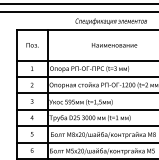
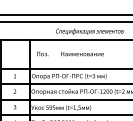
text: (32, 45) -> (42, 54), moved
text: (114, 45) -> (82, 54), moved

